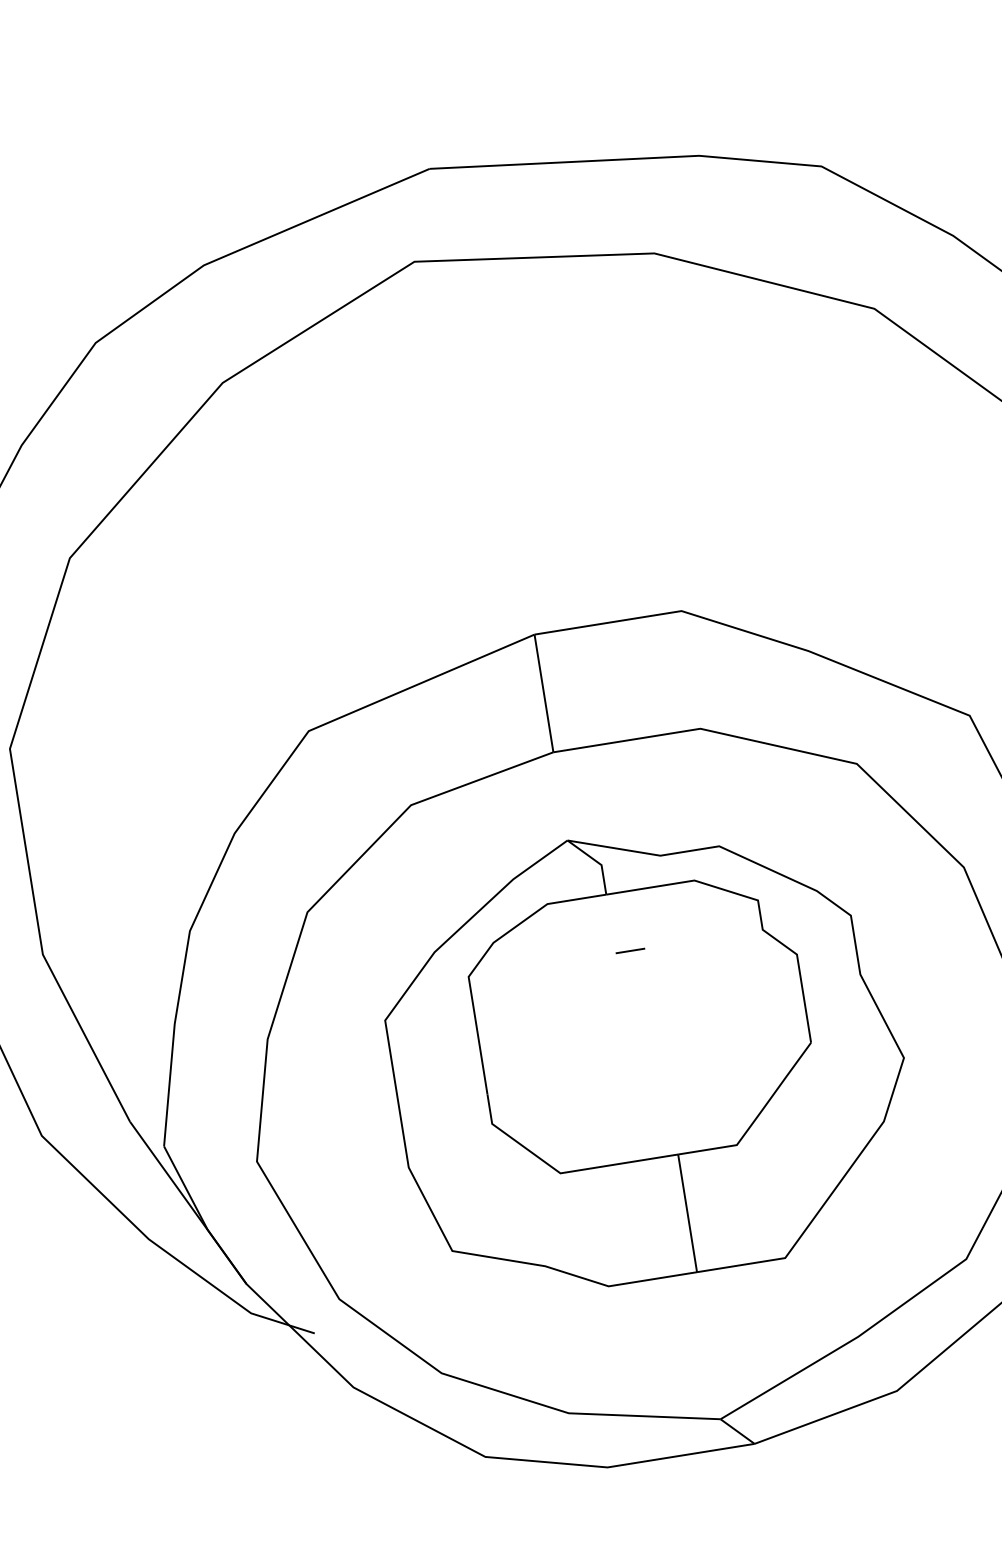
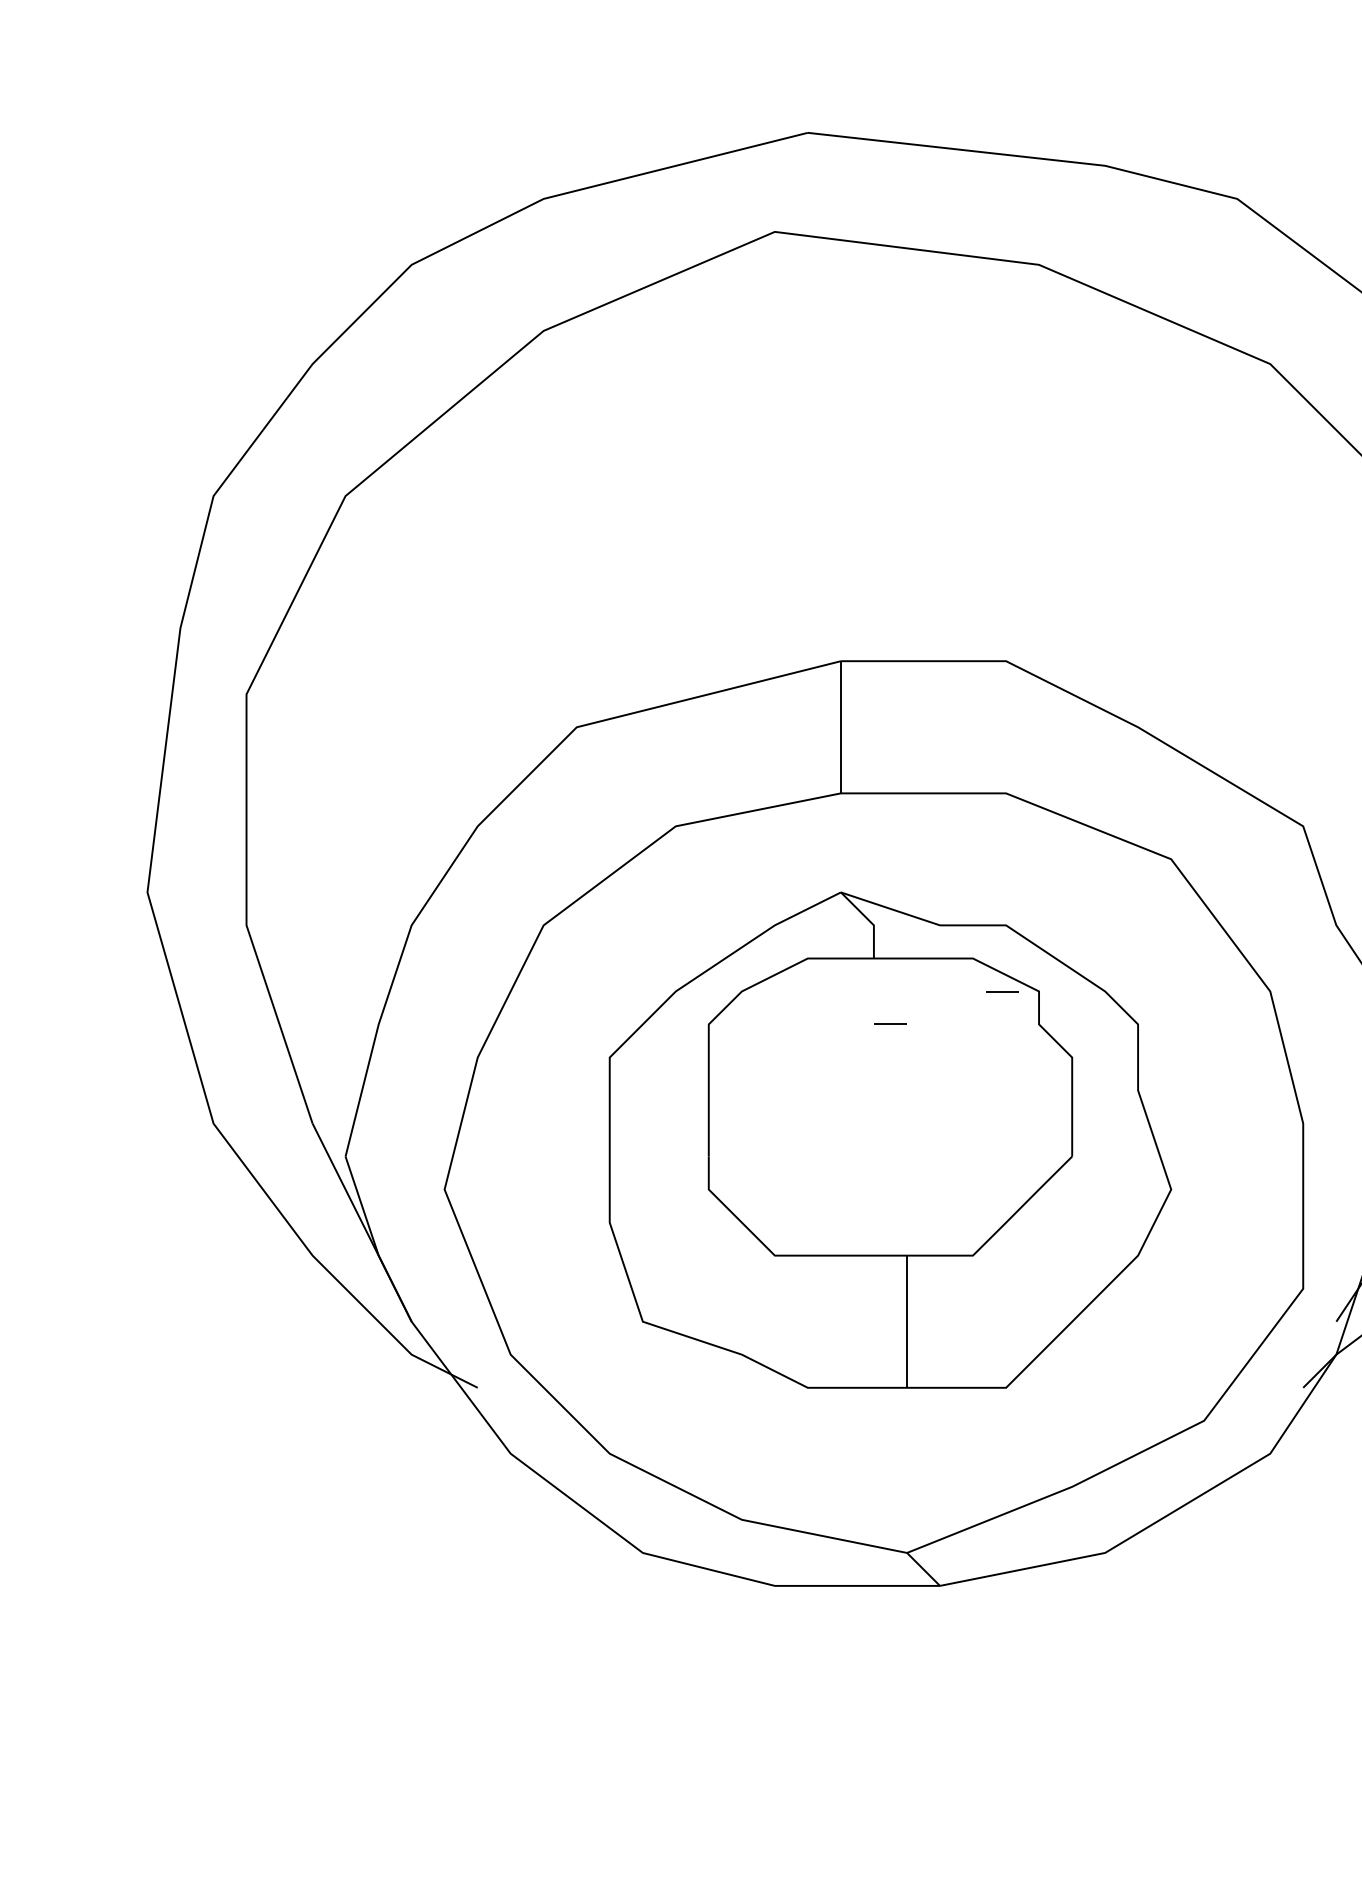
line: (725, 905) -> (1002, 991), added

